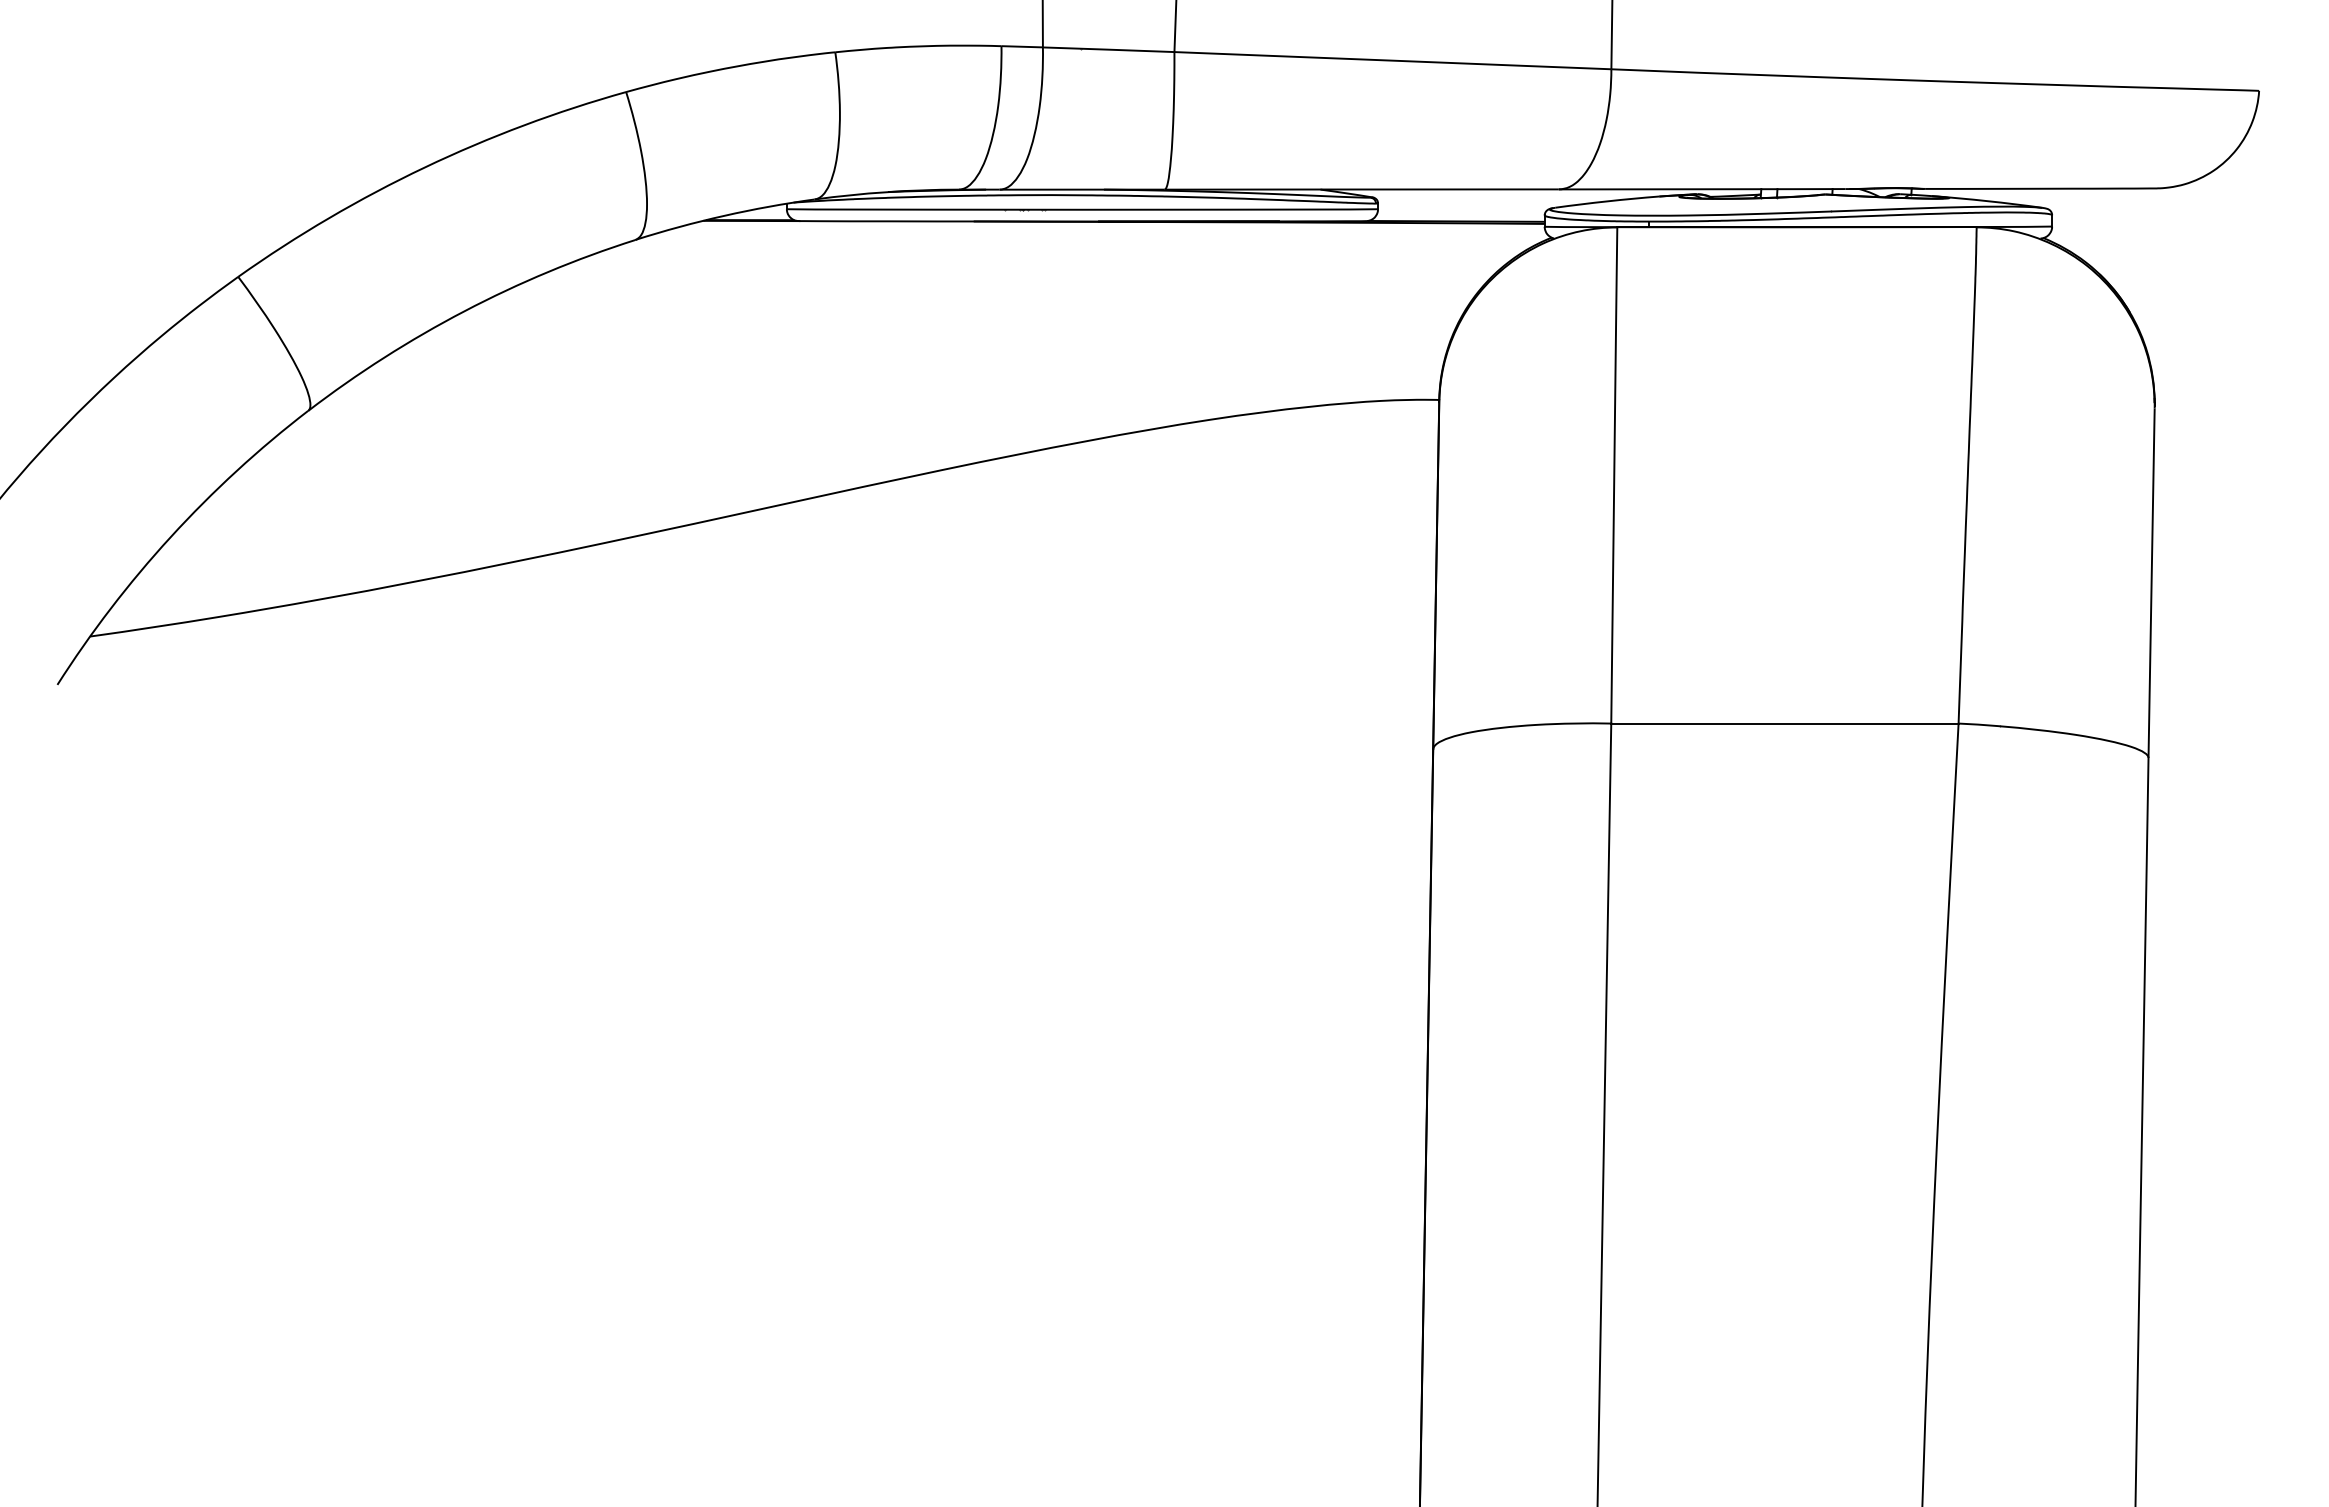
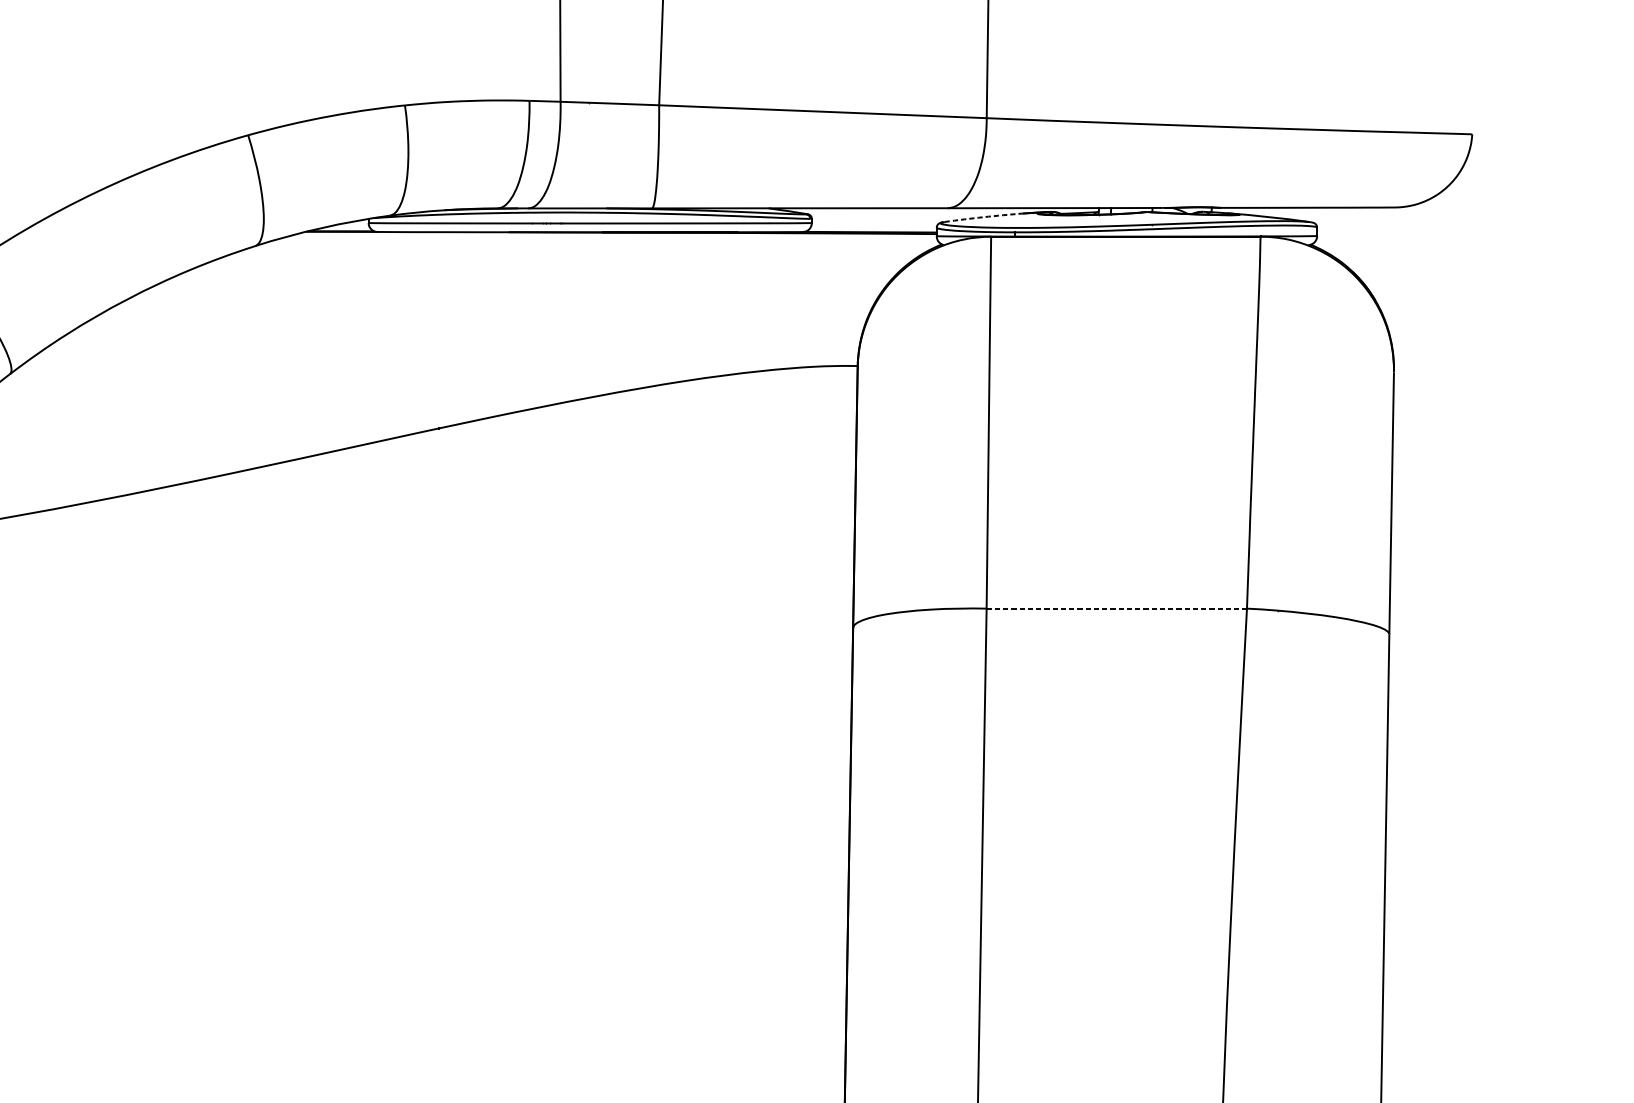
arc: (1607, 201) -> (983, 217), solid -> dashed
line: (1784, 723) -> (1116, 608), solid -> dashed

